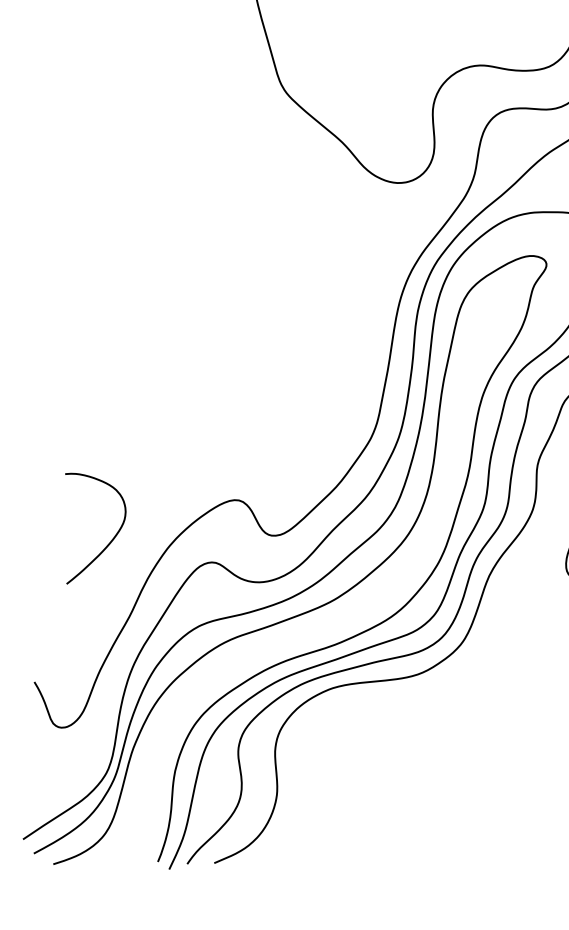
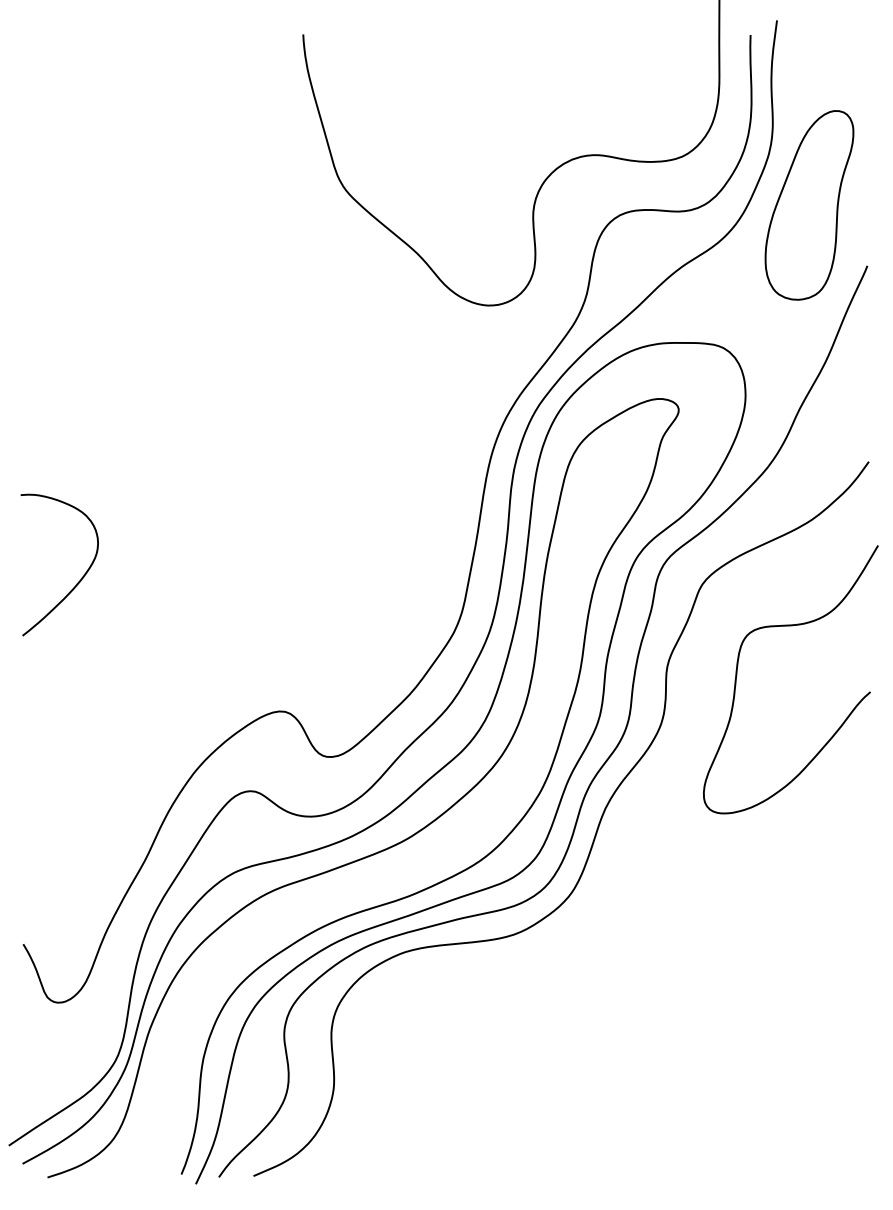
curve: (109, 542) -> (77, 582), moved

